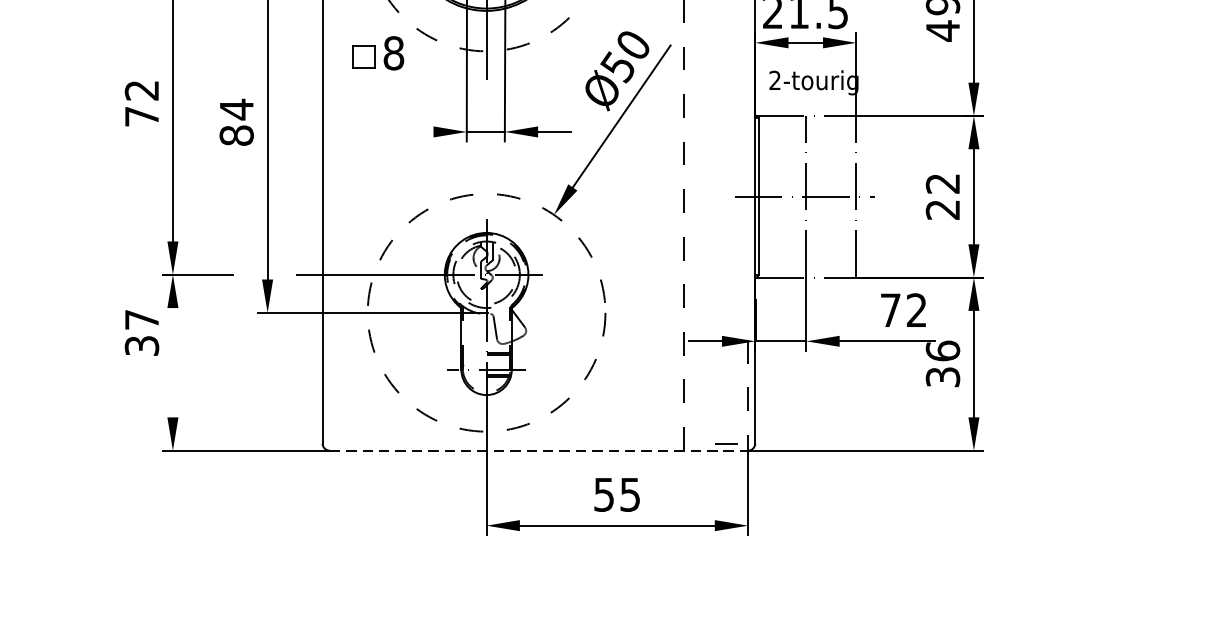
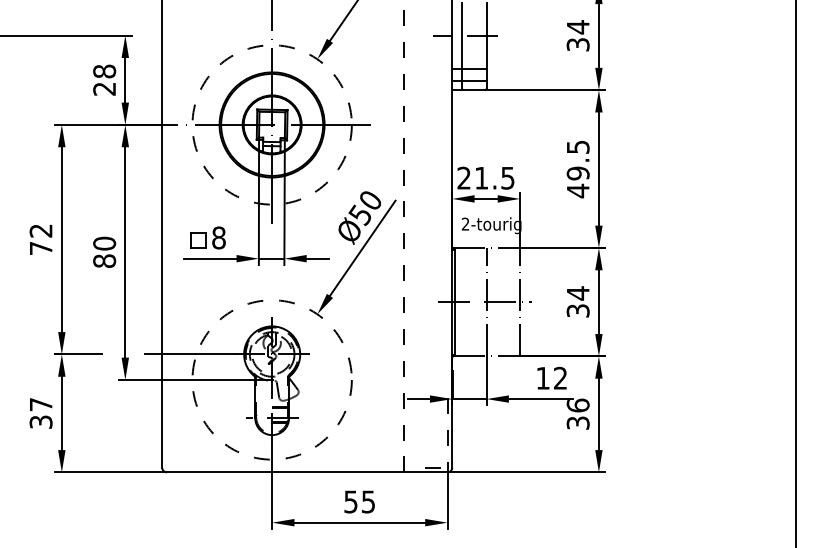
part: (376, 52) -> (207, 237), moved
text: (236, 109) -> (104, 243), 84 -> 80
line: (393, 131) -> (209, 258), added
text: (941, 195) -> (577, 301), 22 -> 34
text: (889, 310) -> (542, 378), 72 -> 12
text: (141, 333) -> (40, 413), moved
line: (172, 362) -> (61, 413), added
line: (539, 450) -> (307, 472), dashed -> solid

